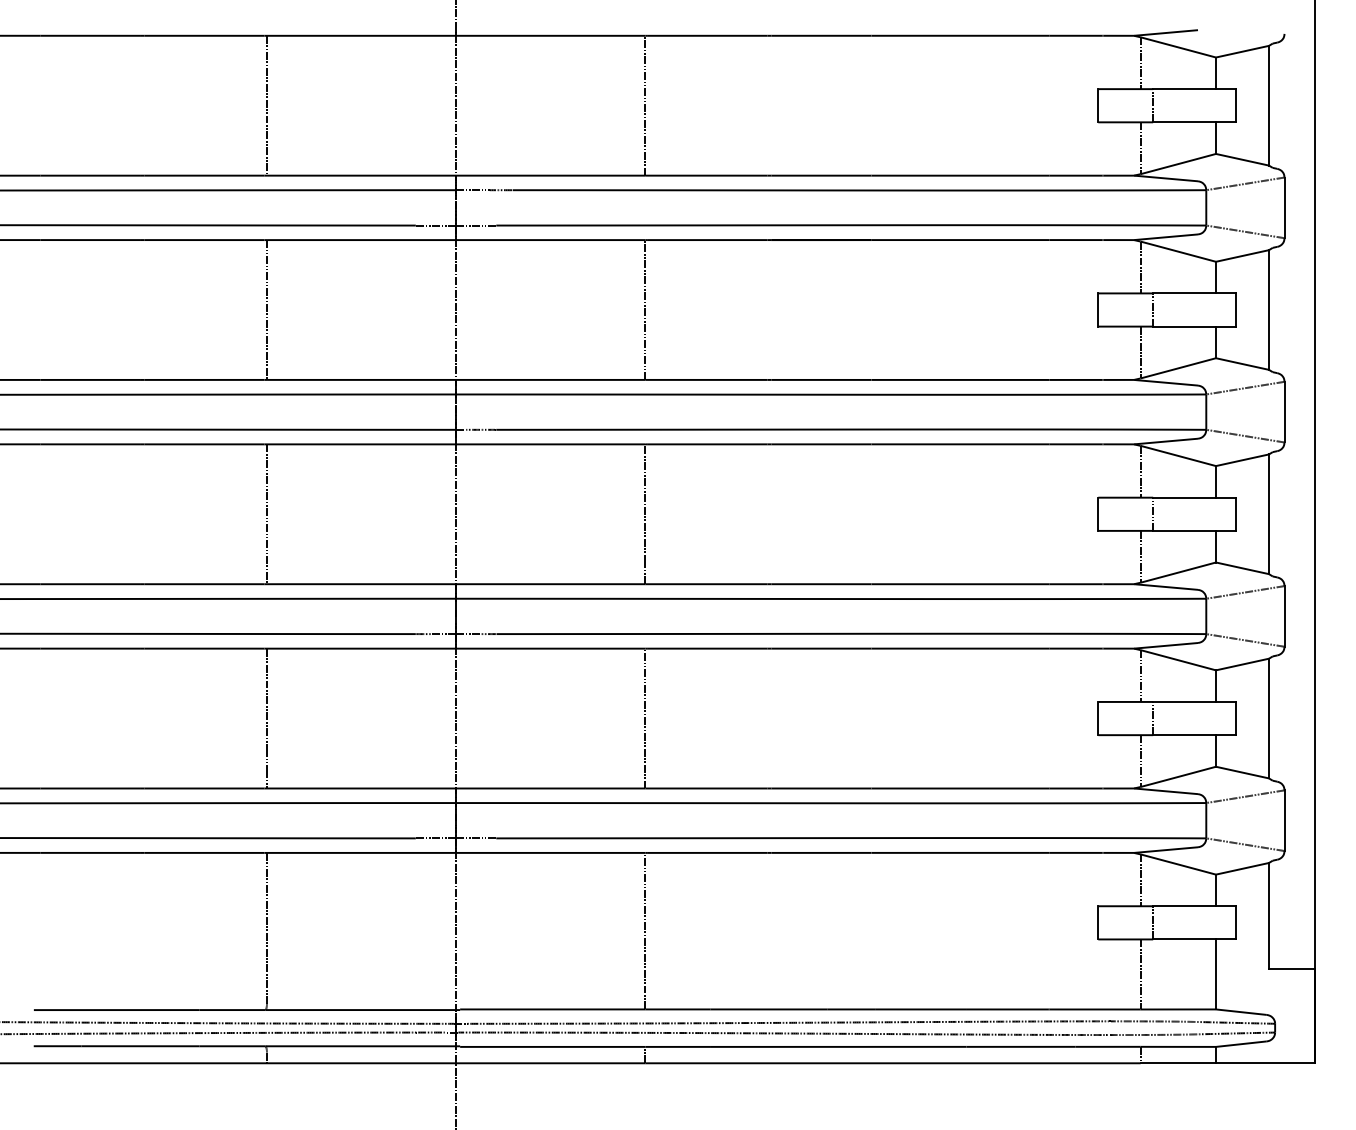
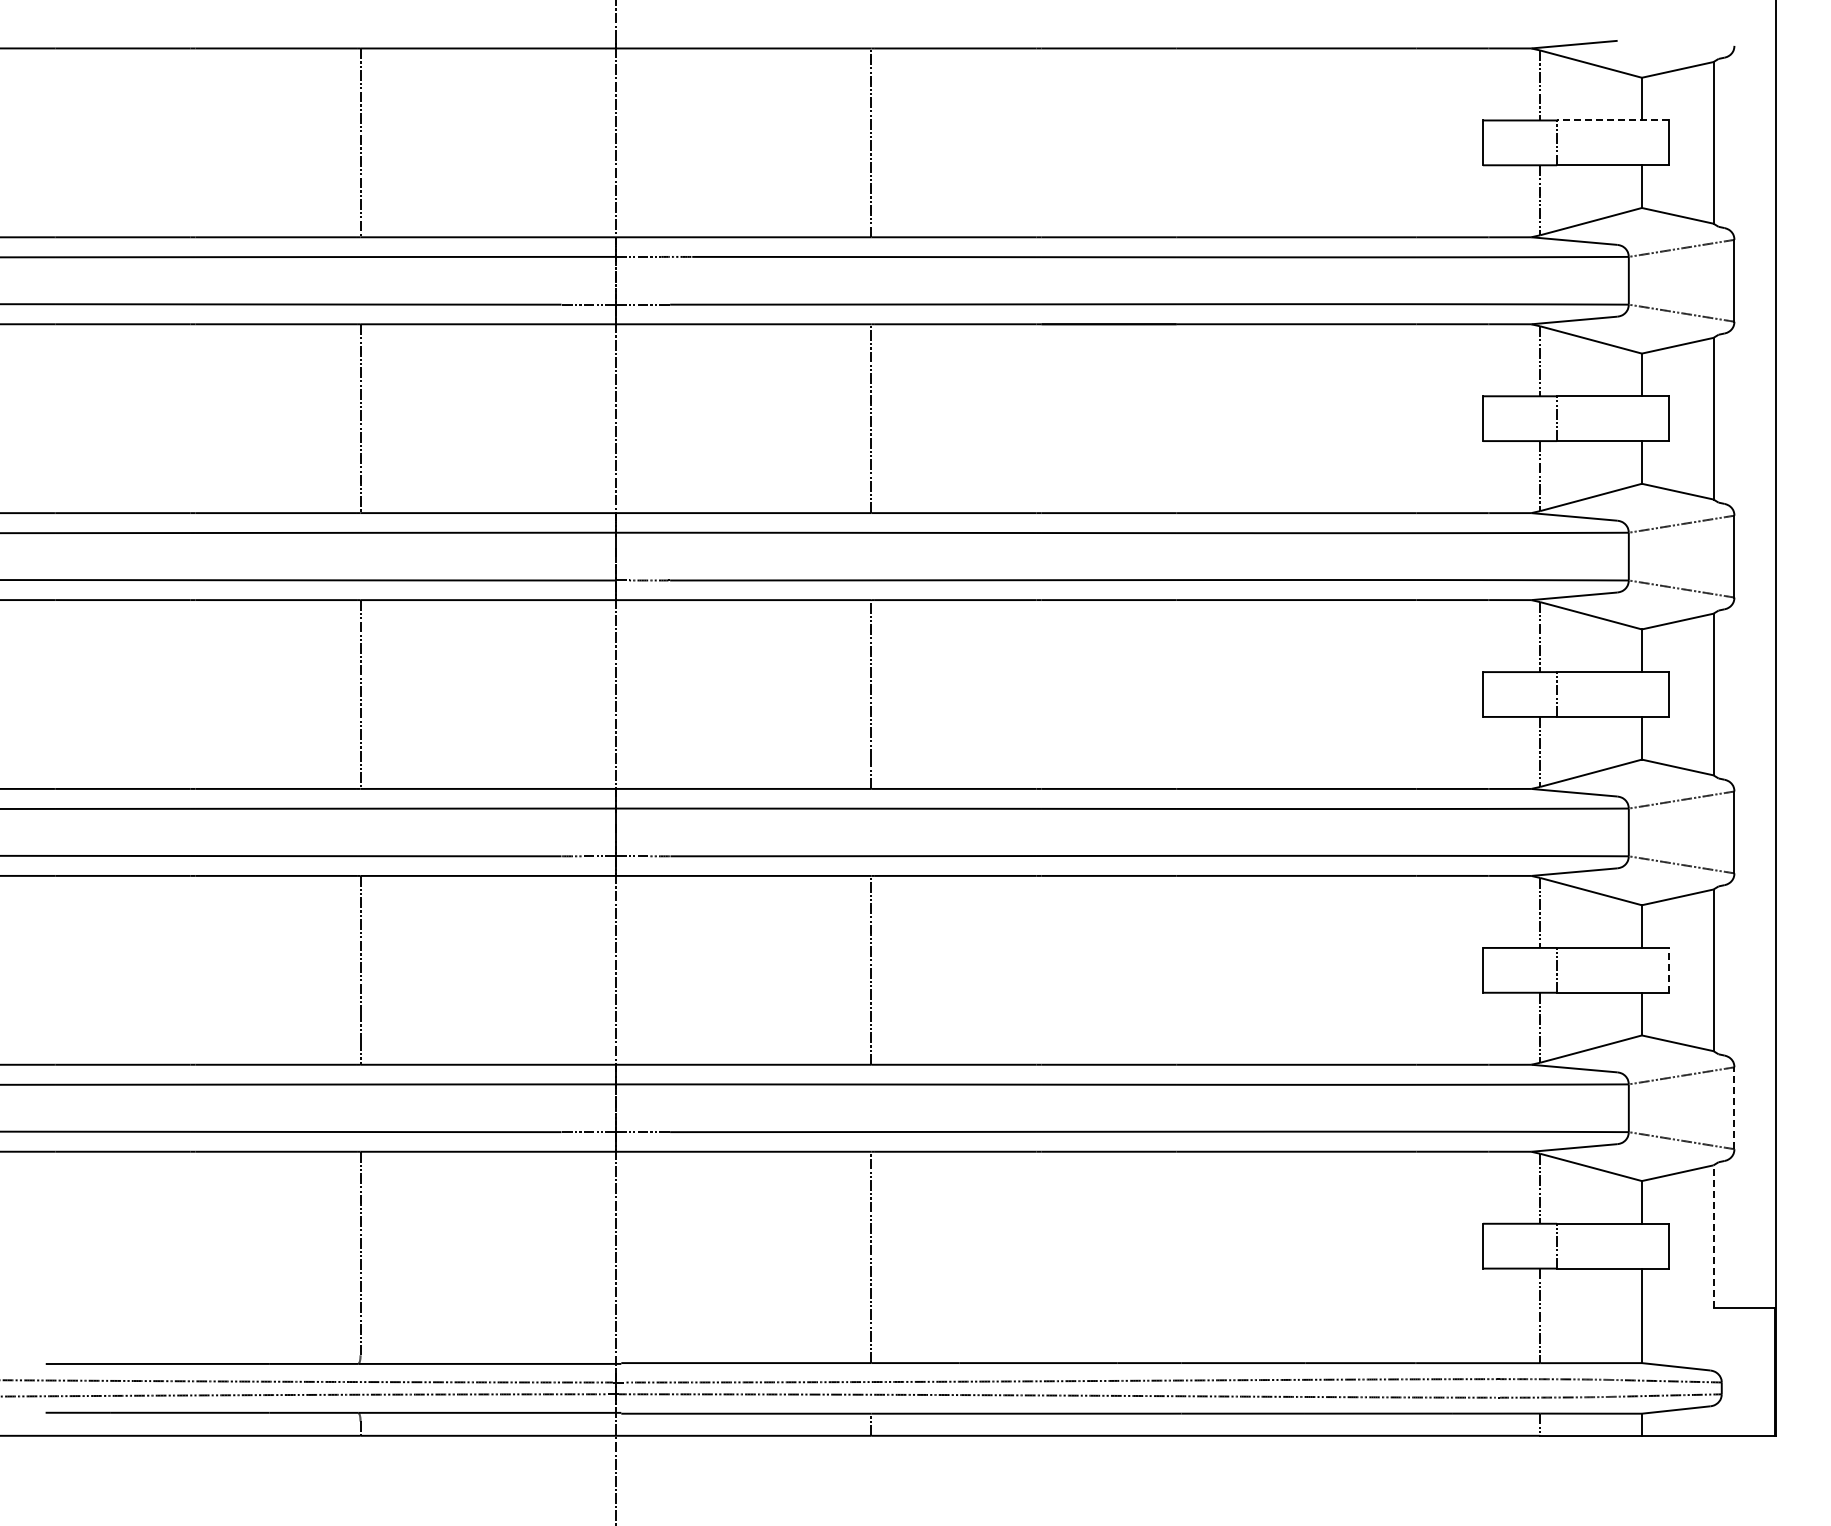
line: (1194, 89) -> (1613, 120), solid -> dashed
line: (1236, 717) -> (1669, 969), solid -> dashed
line: (1284, 820) -> (1734, 1108), solid -> dashed
line: (1268, 915) -> (1713, 1236), solid -> dashed

